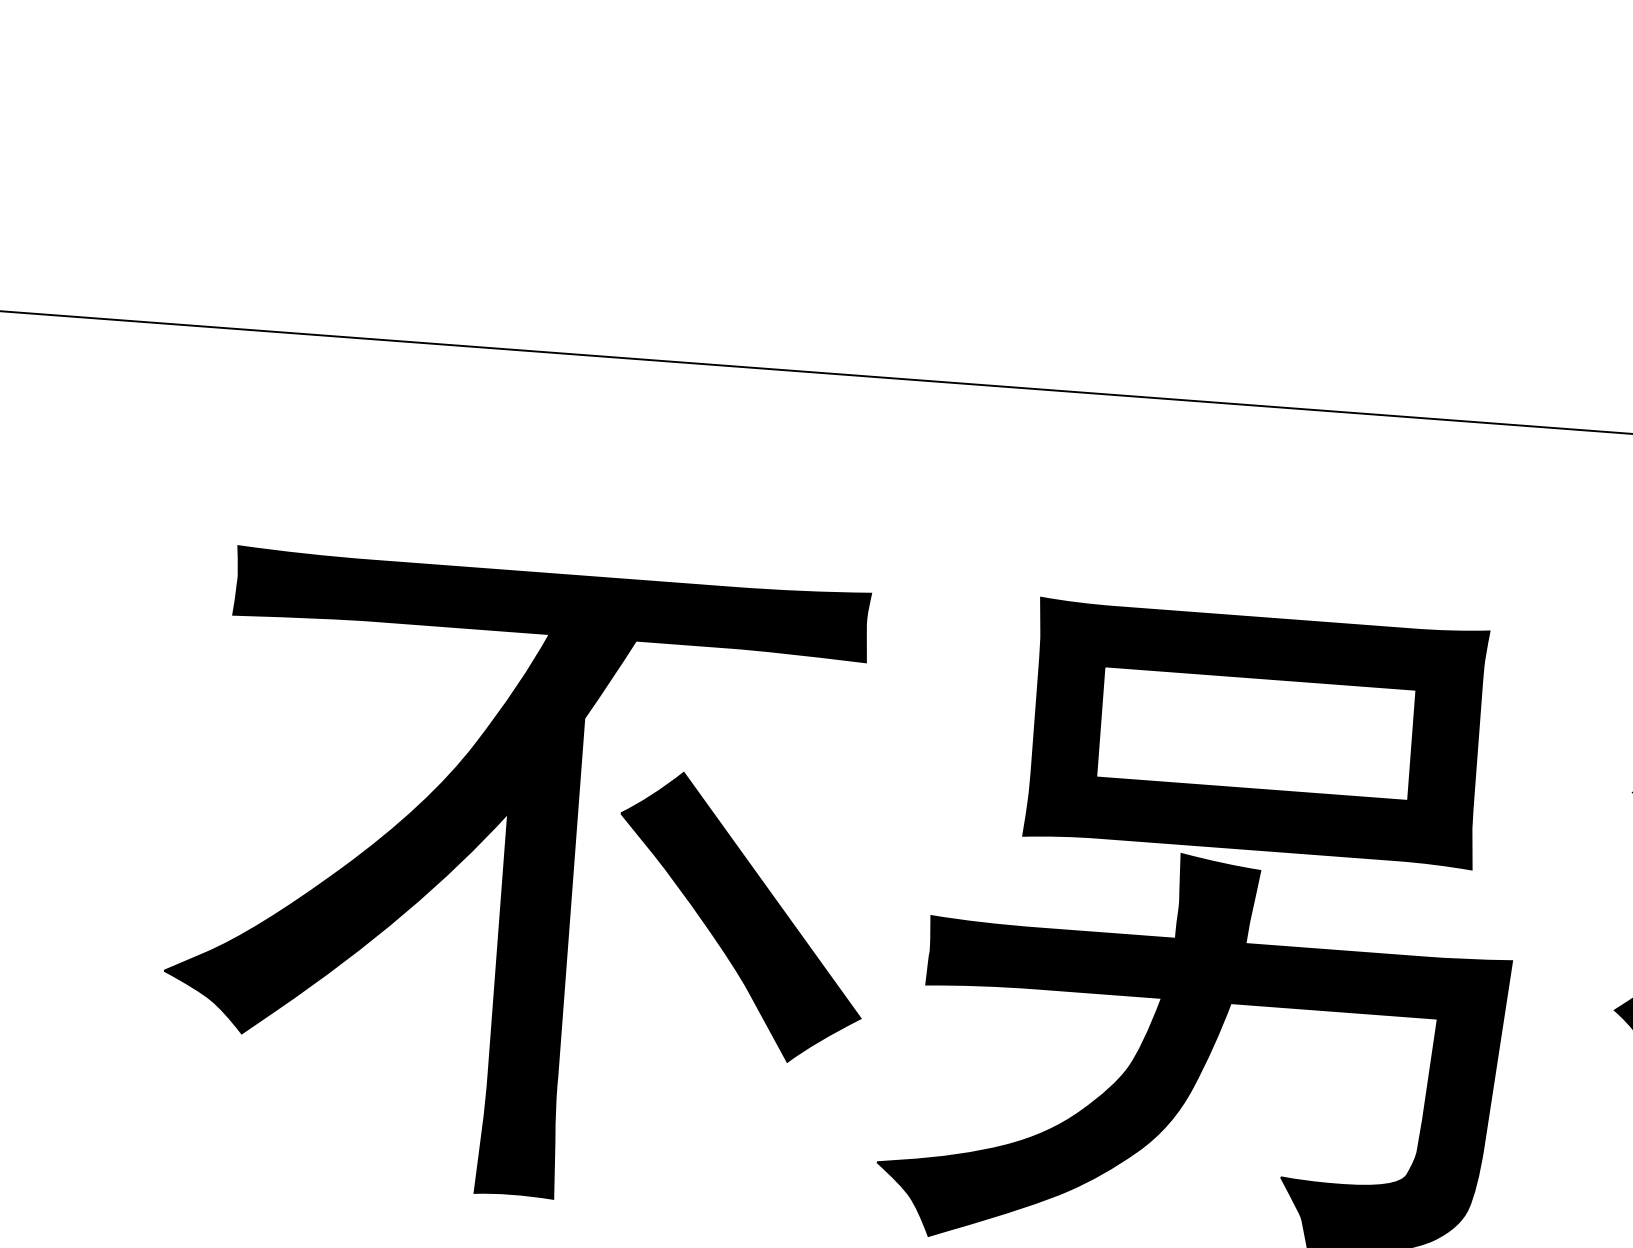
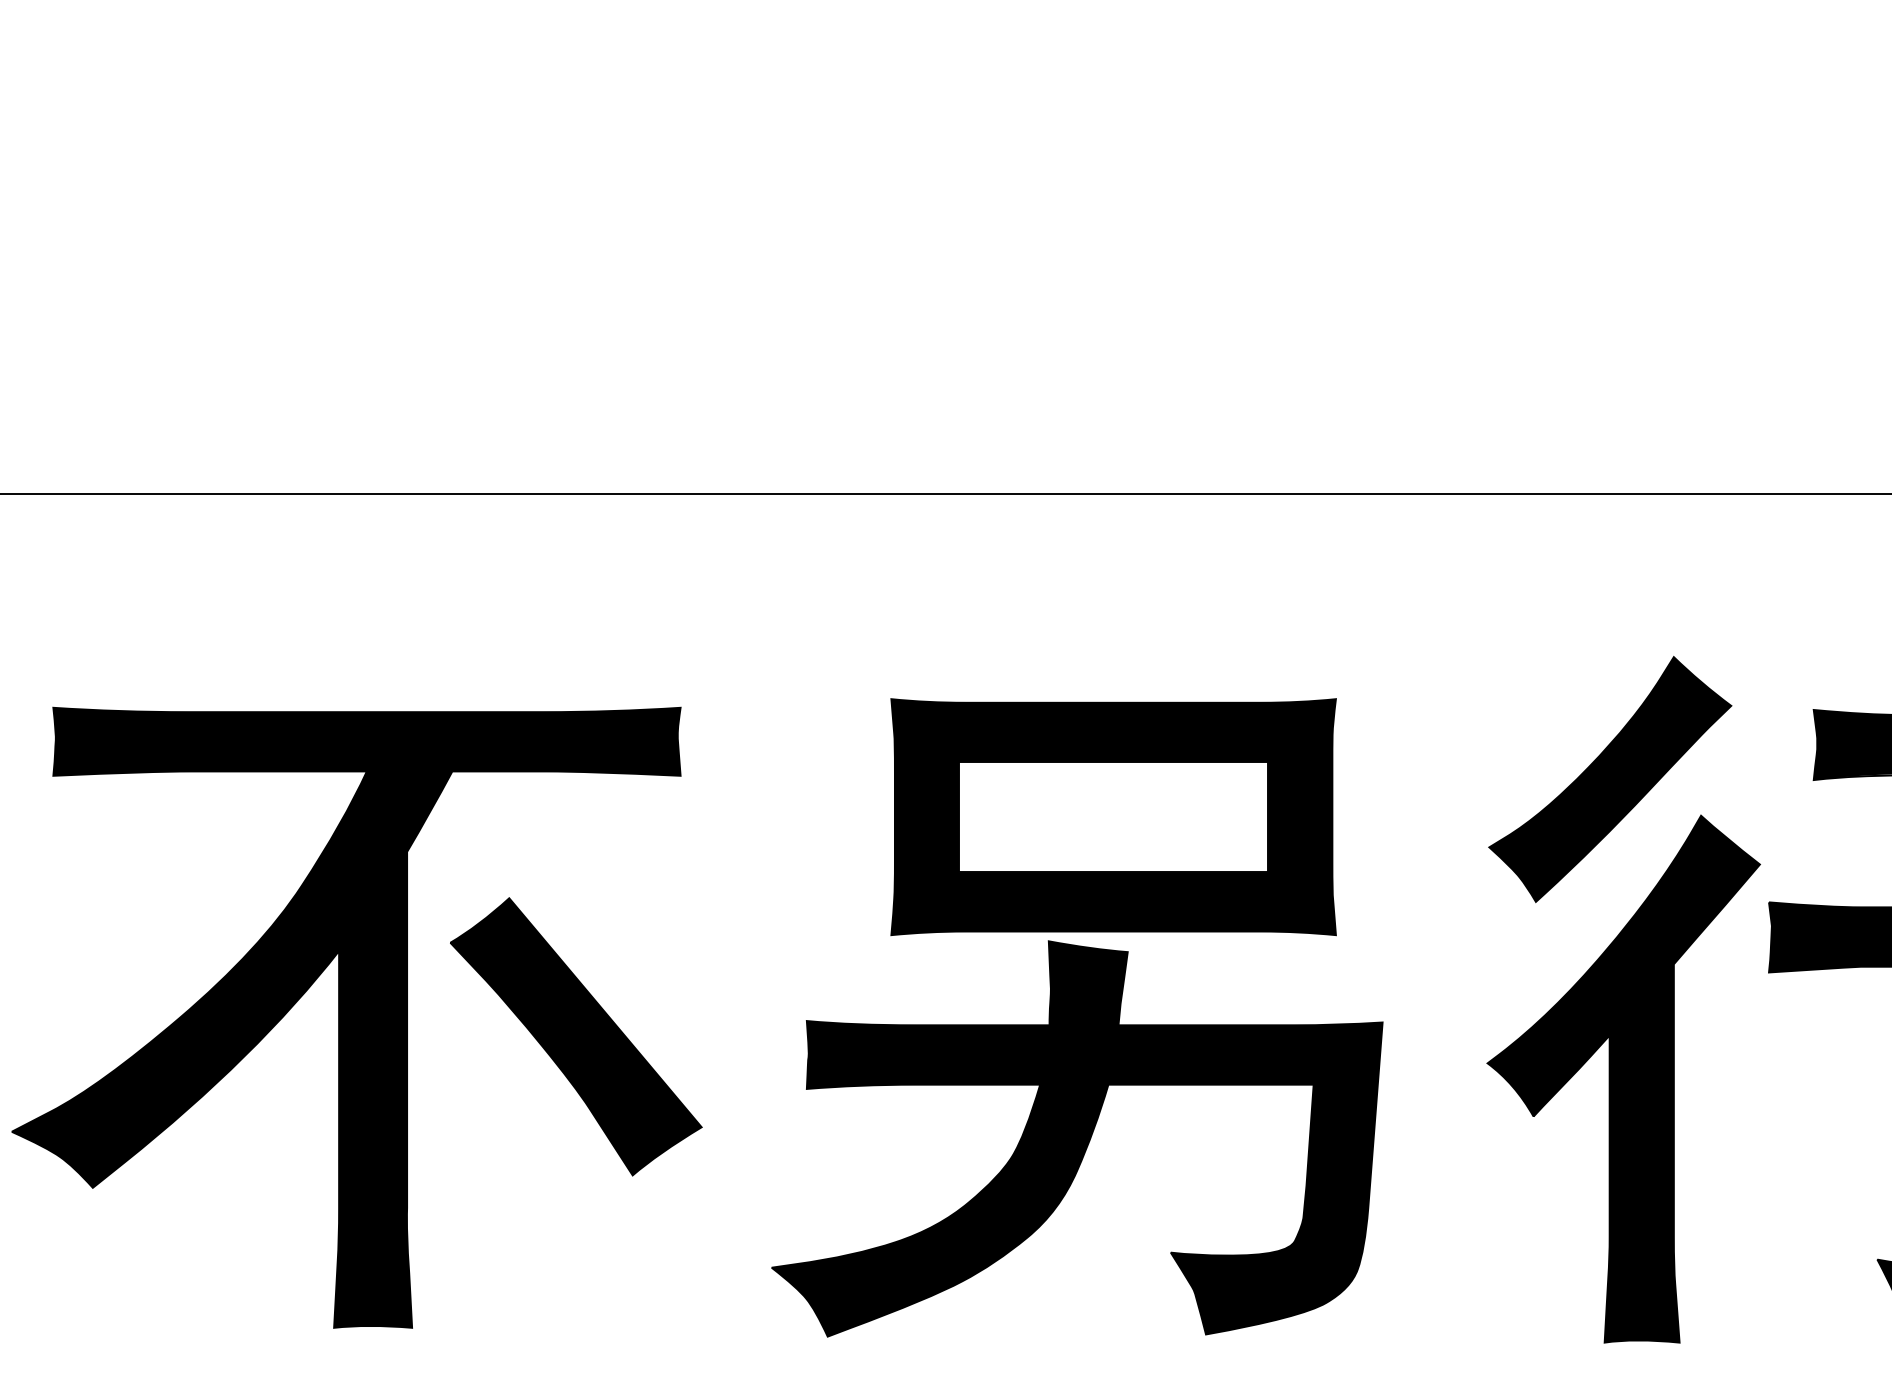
part: (520, 881) -> (356, 1017), moved

